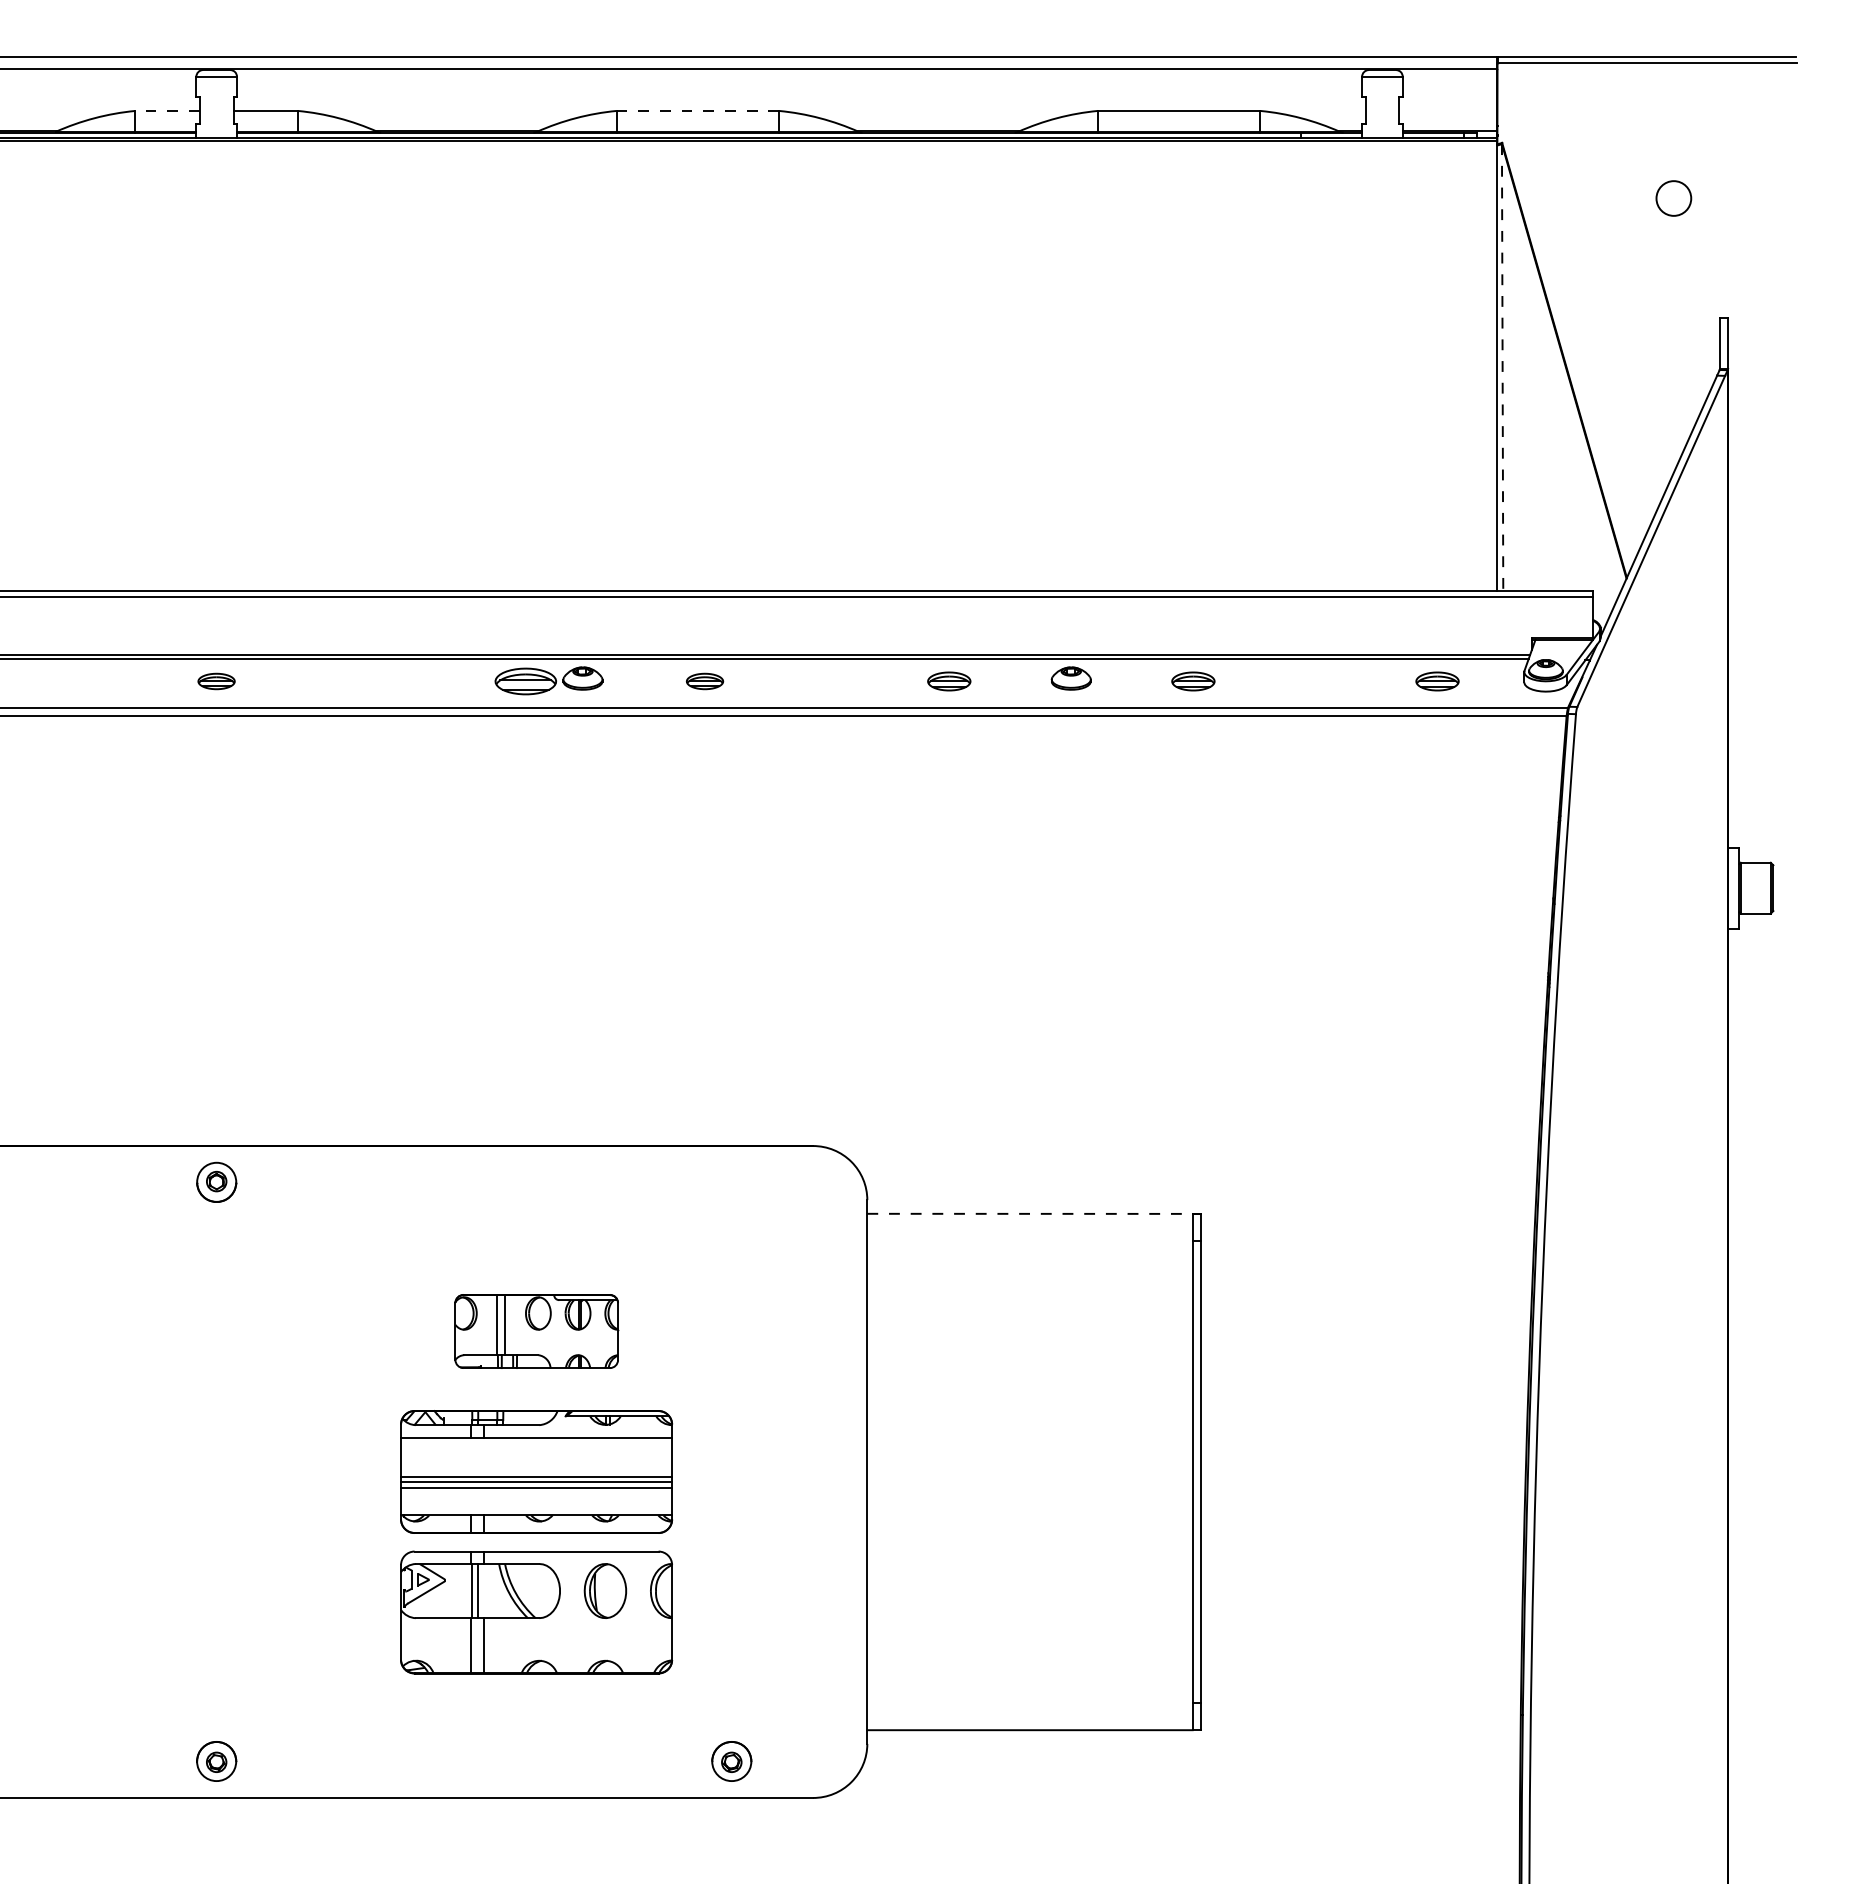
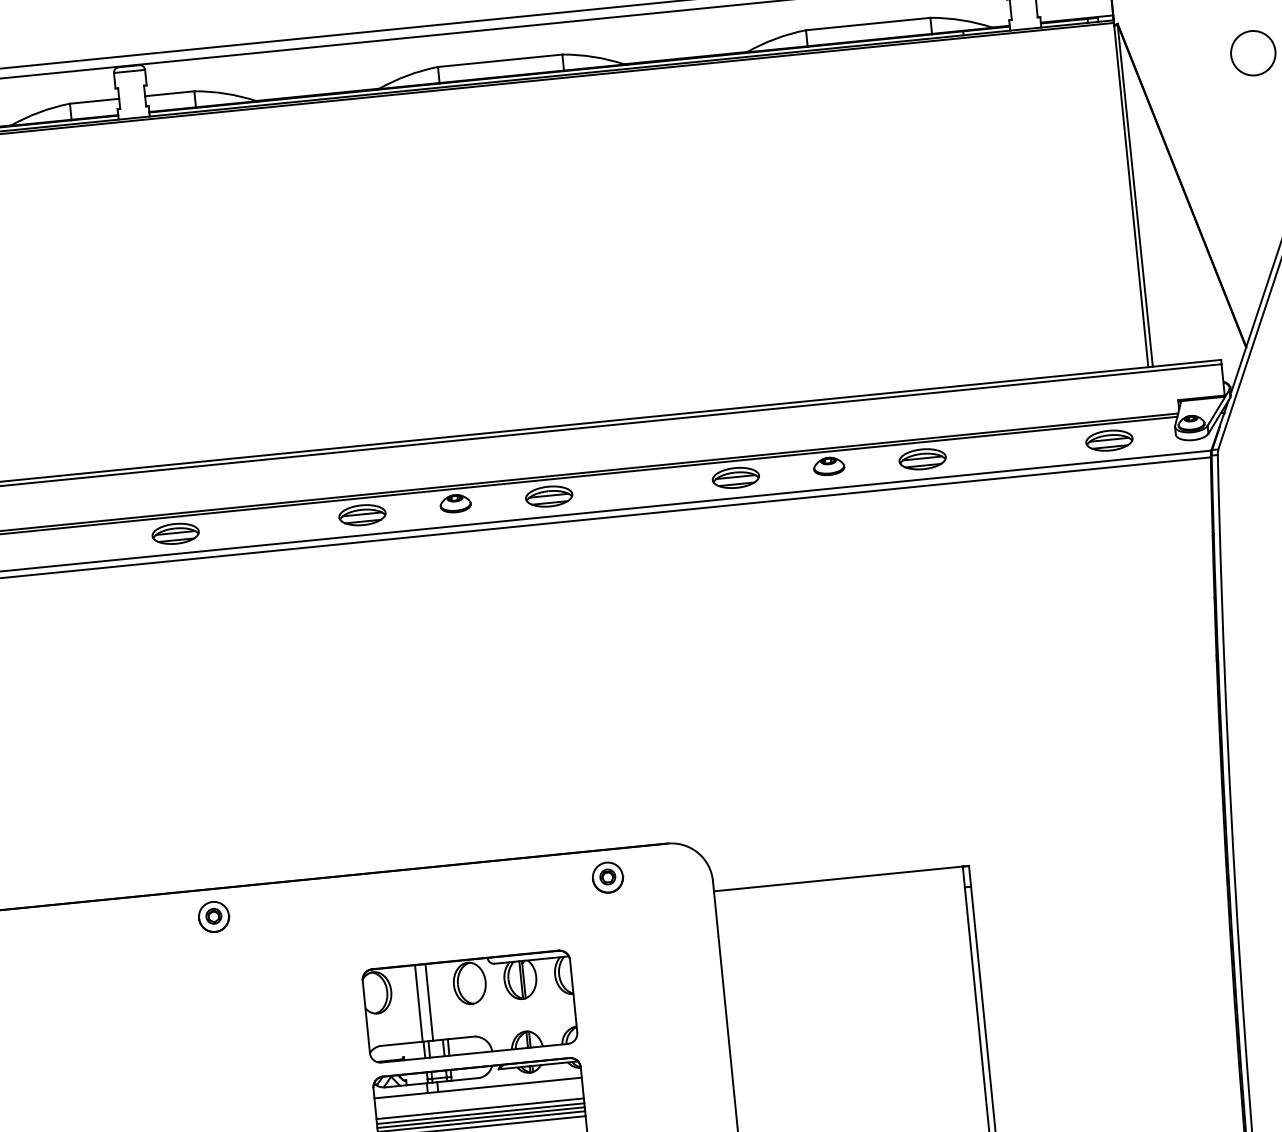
line: (167, 110) -> (94, 100), dashed -> solid
line: (697, 110) -> (499, 60), dashed -> solid
circle: (1673, 198) -> (1253, 53), size x1.67
line: (1502, 367) -> (1135, 195), dashed -> solid
part: (216, 681) -> (175, 533), size x1.67
part: (525, 681) -> (362, 515), moved
part: (704, 681) -> (548, 496), size x1.67
part: (949, 681) -> (736, 477), size x1.43
part: (1193, 681) -> (922, 459), size x1.43
part: (1437, 681) -> (1109, 440), size x1.43
part: (731, 1181) -> (607, 876), added
line: (1030, 1213) -> (838, 878), dashed -> solid
part: (536, 1331) -> (469, 1006), size x1.67
line: (536, 1465) -> (480, 1109), added
line: (536, 1471) -> (480, 1113), added

